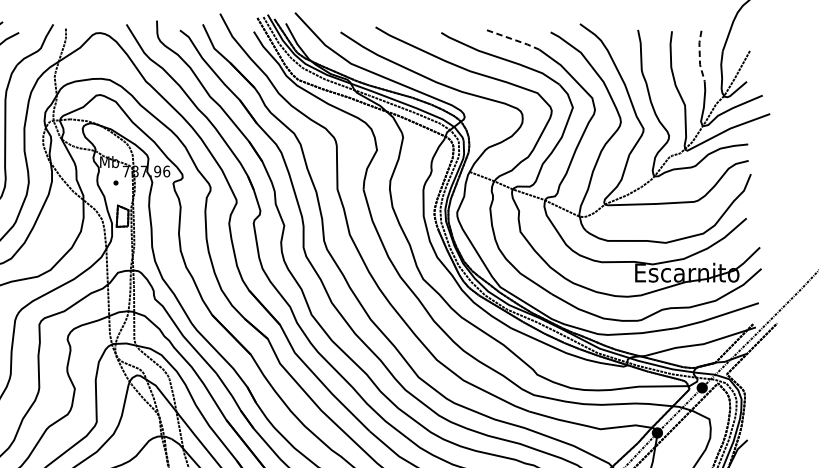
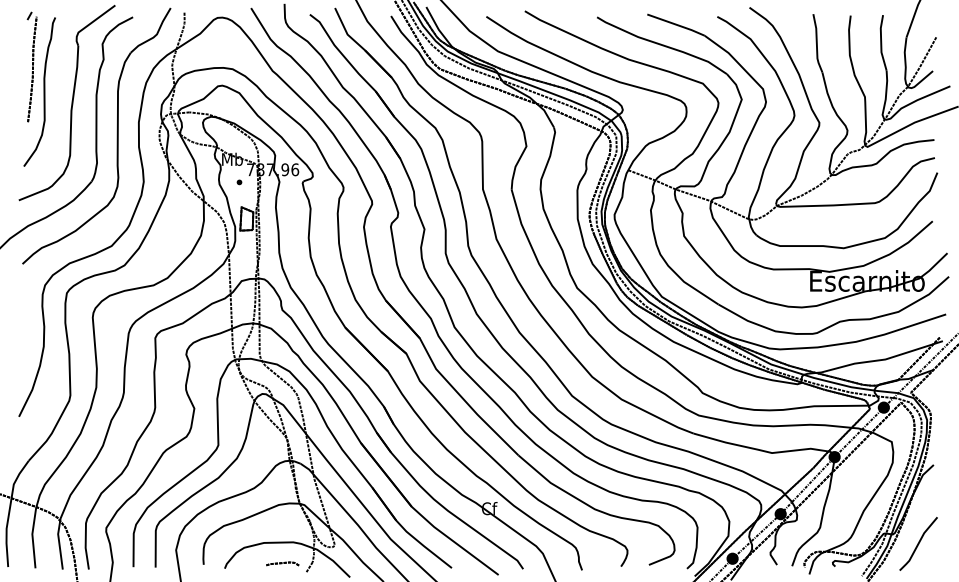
line: (513, 39) -> (676, 24), dashed -> solid
line: (700, 56) -> (881, 43), dashed -> solid

